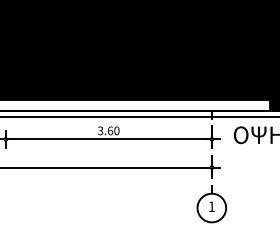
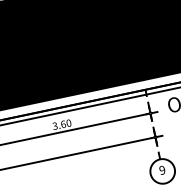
text: (211, 206) -> (162, 170), 1 -> 9

